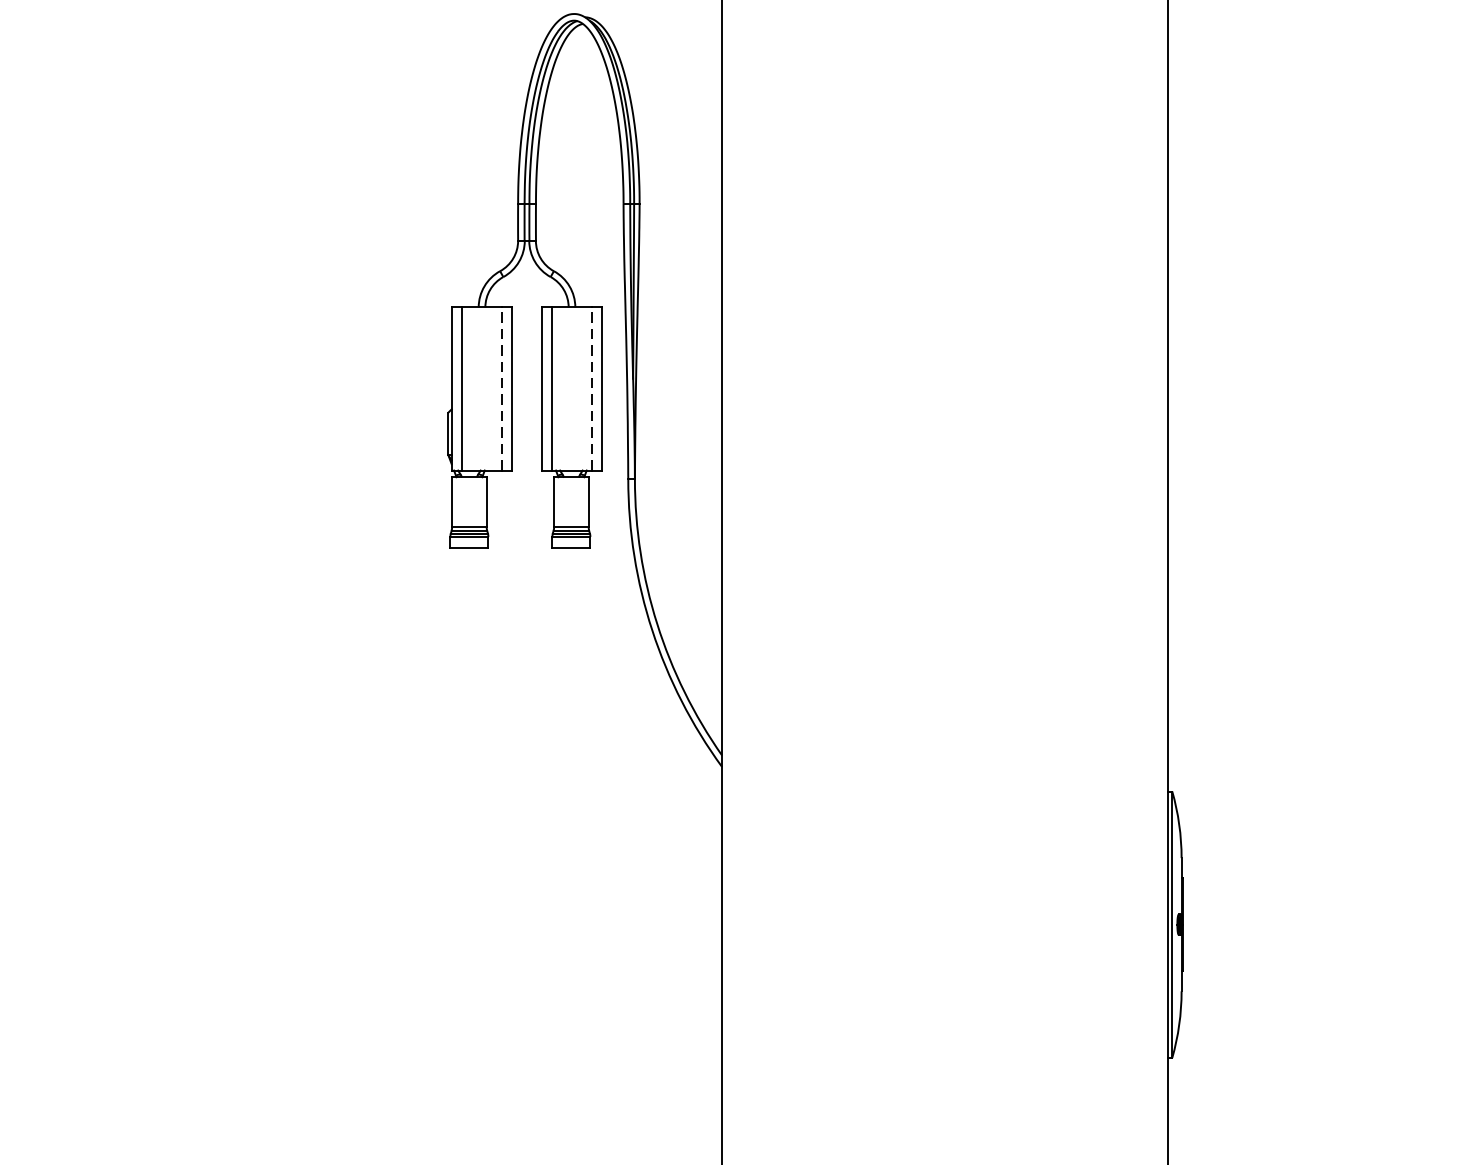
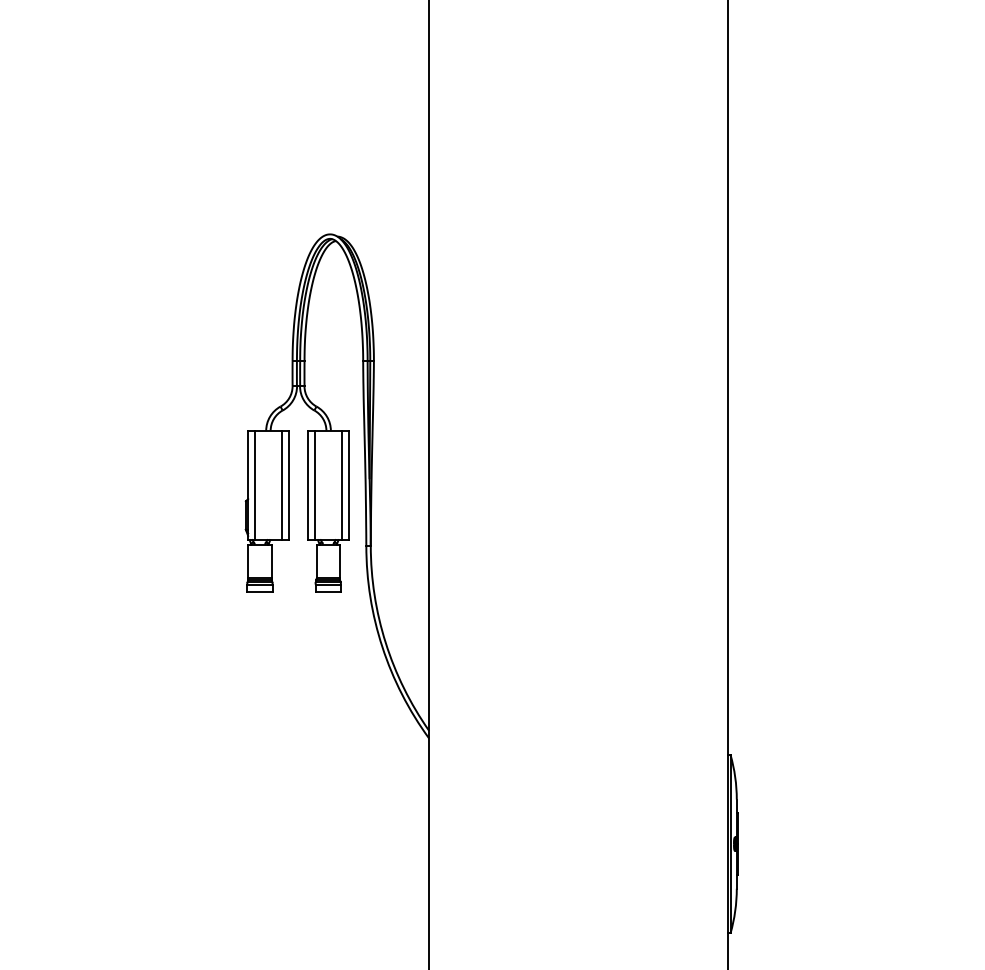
line: (503, 389) -> (282, 485), dashed -> solid
line: (592, 389) -> (342, 485), dashed -> solid

